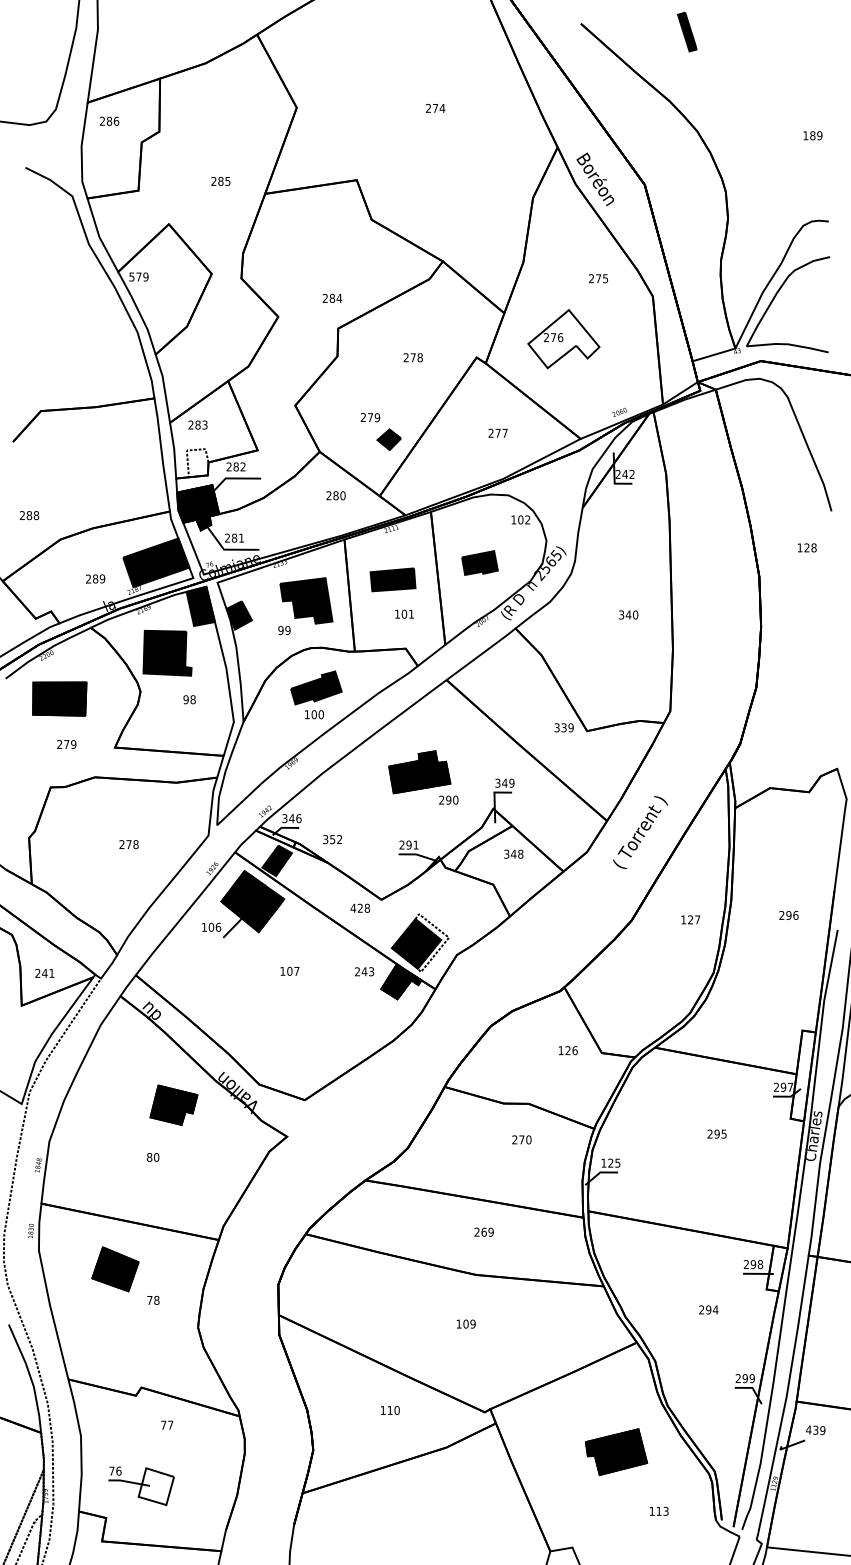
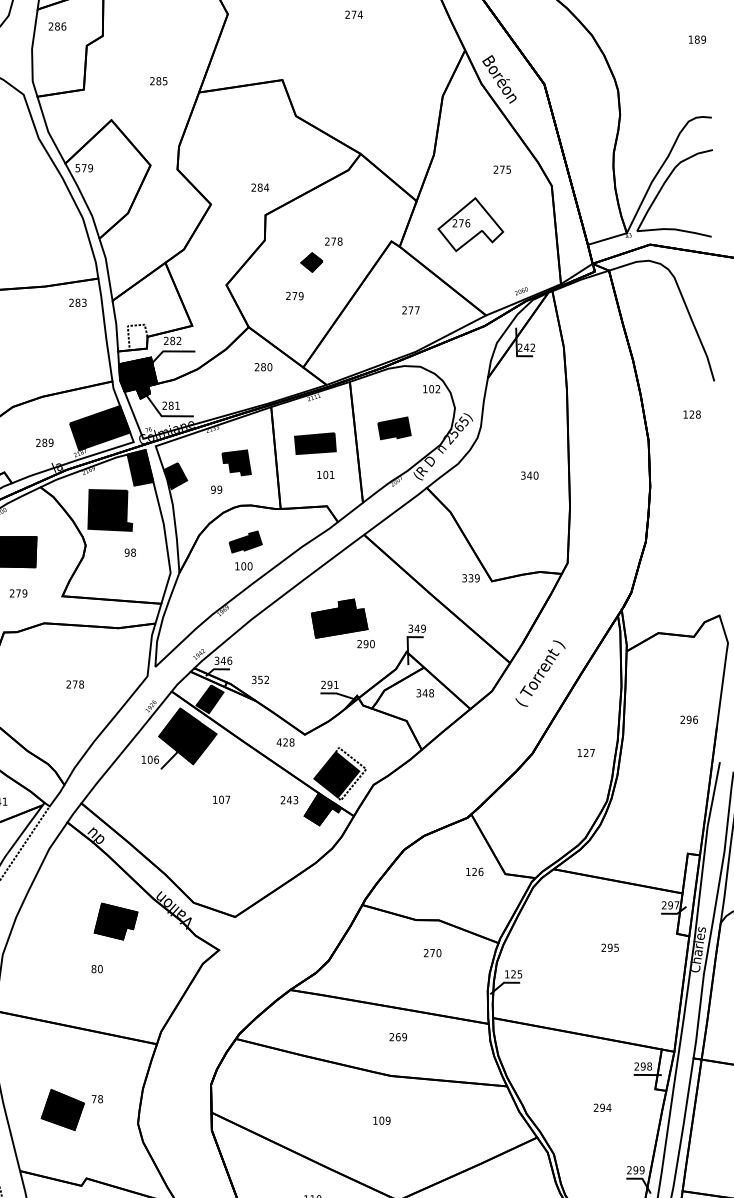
text: (197, 424) -> (77, 302), moved
part: (388, 439) -> (311, 262), moved
part: (306, 600) -> (236, 462), size x0.6
part: (316, 687) -> (245, 541), size x0.7
text: (788, 914) -> (688, 718), moved
part: (115, 1269) -> (62, 1110), moved

